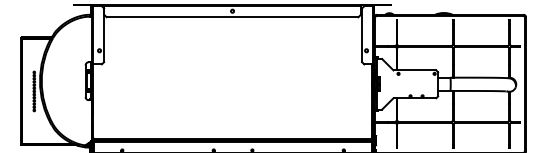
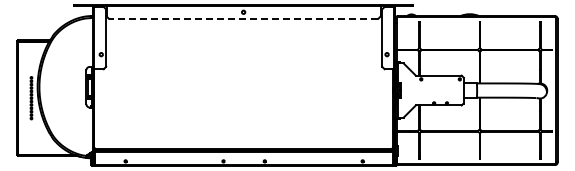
line: (232, 17) -> (243, 18), solid -> dashed

